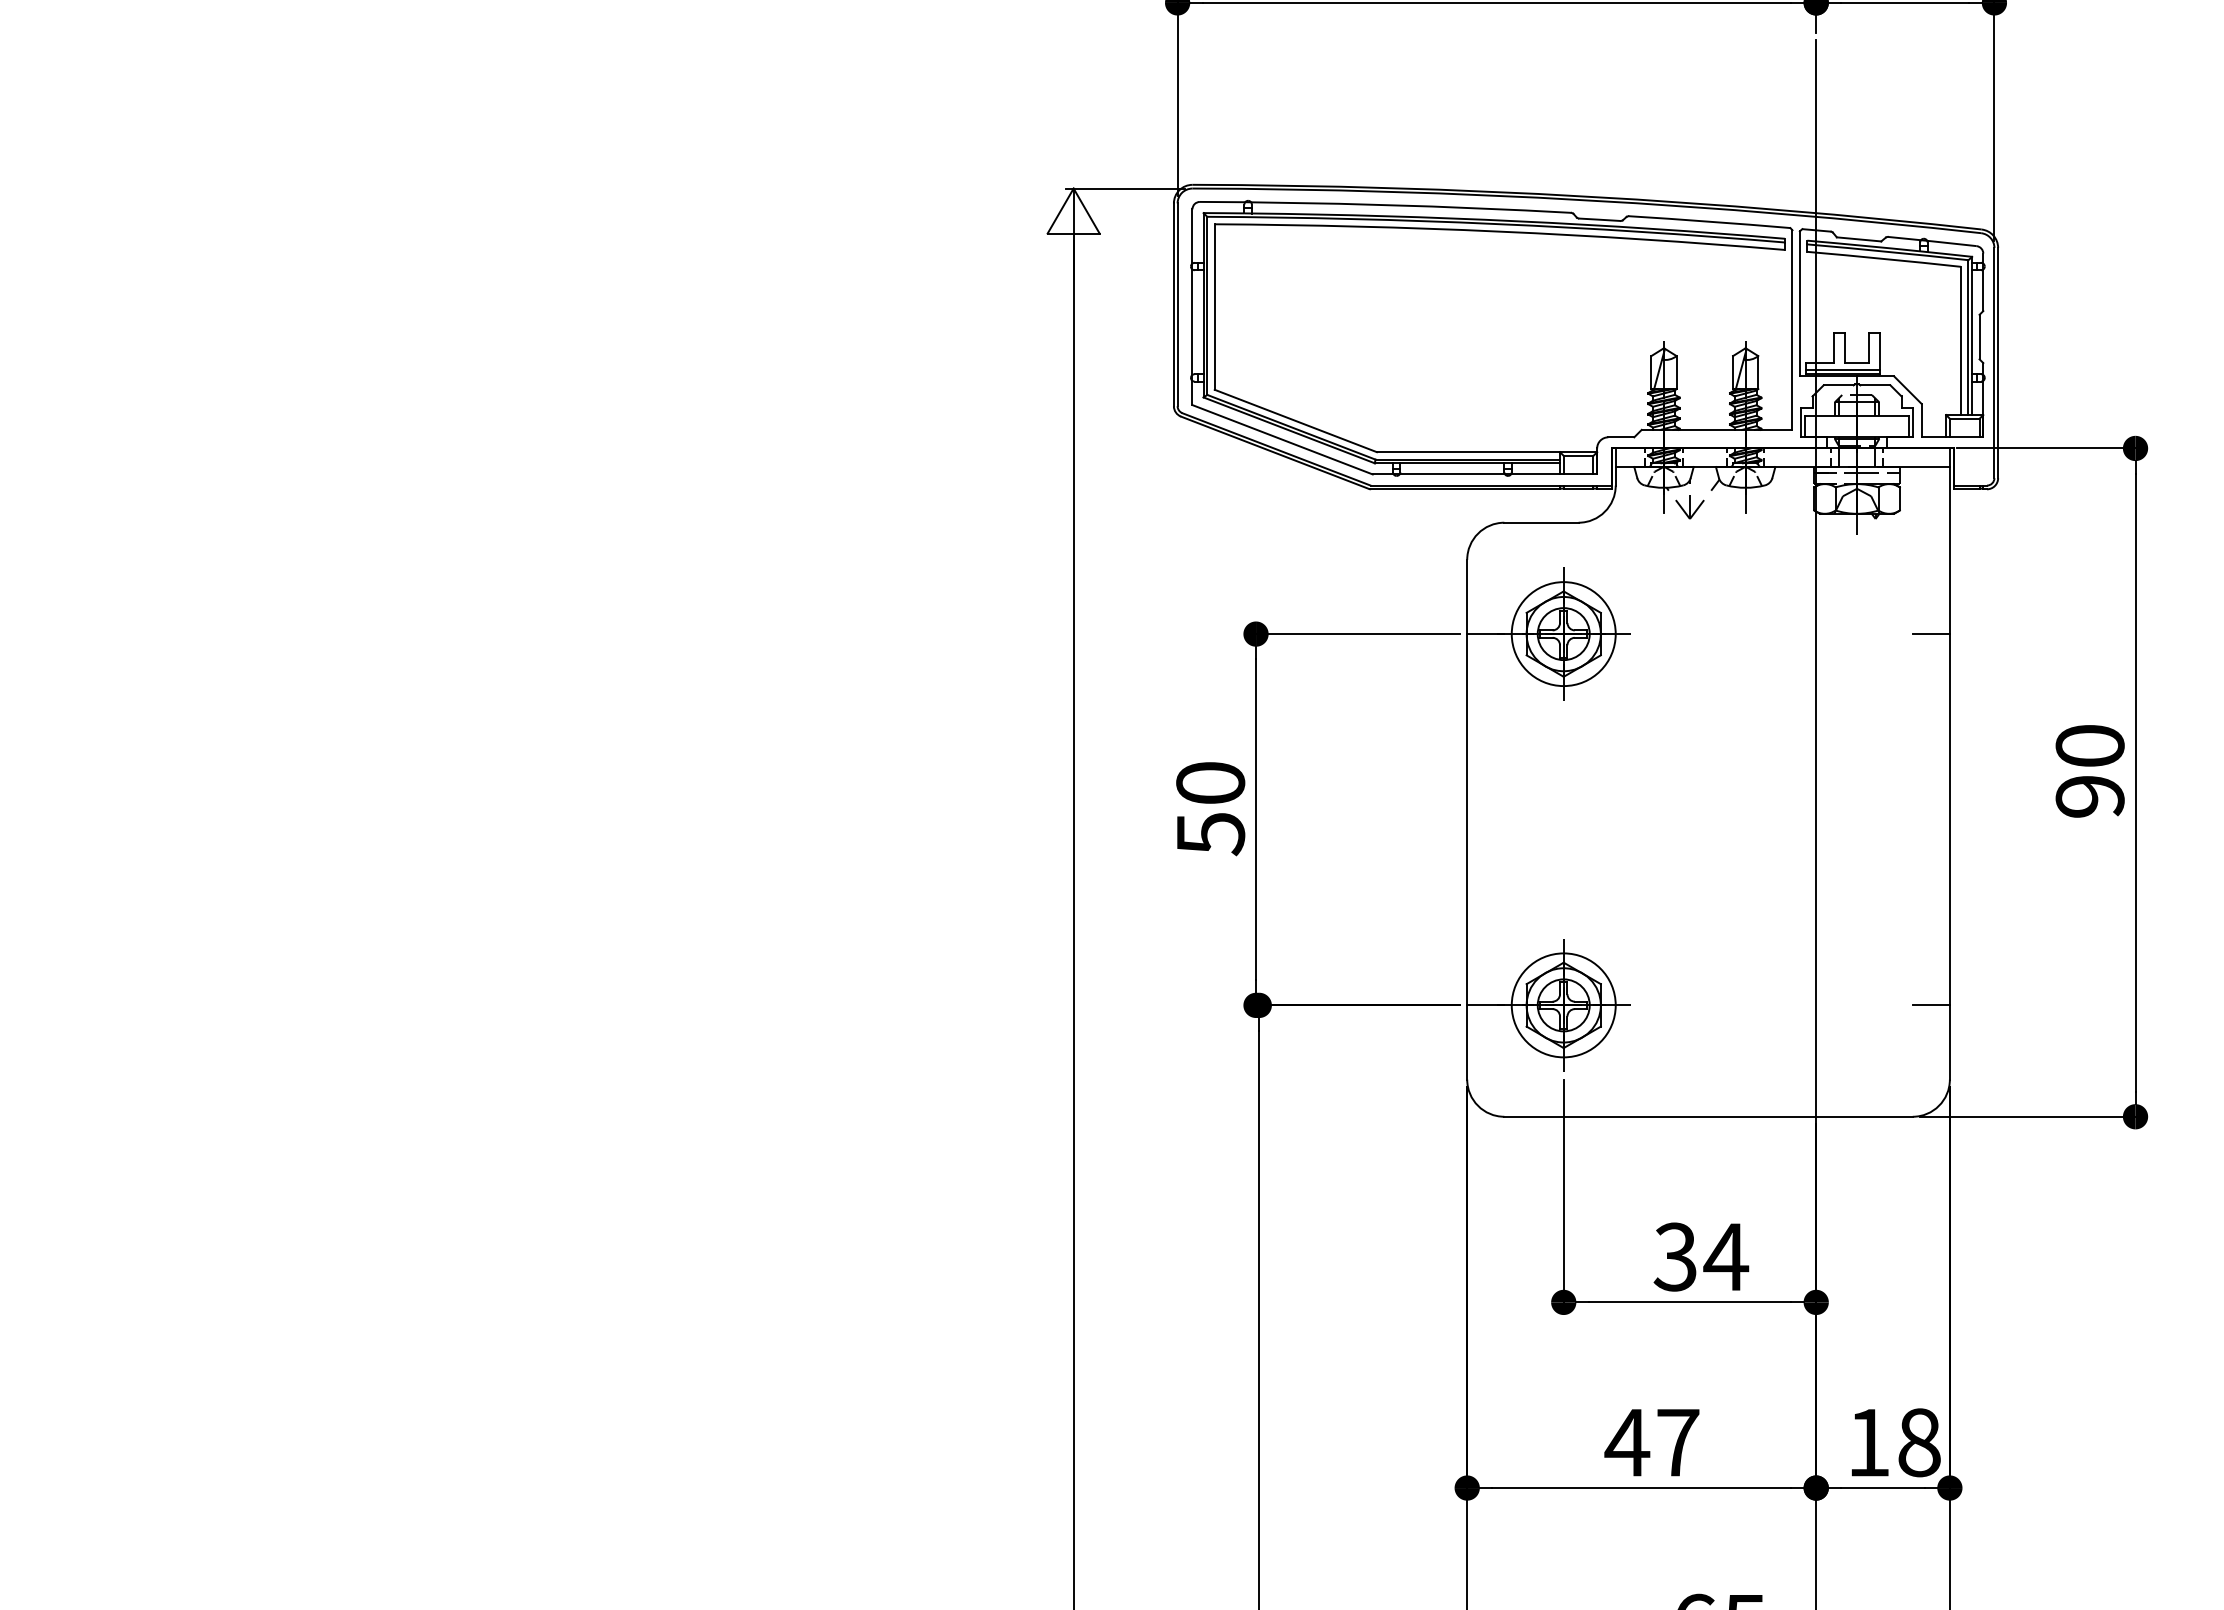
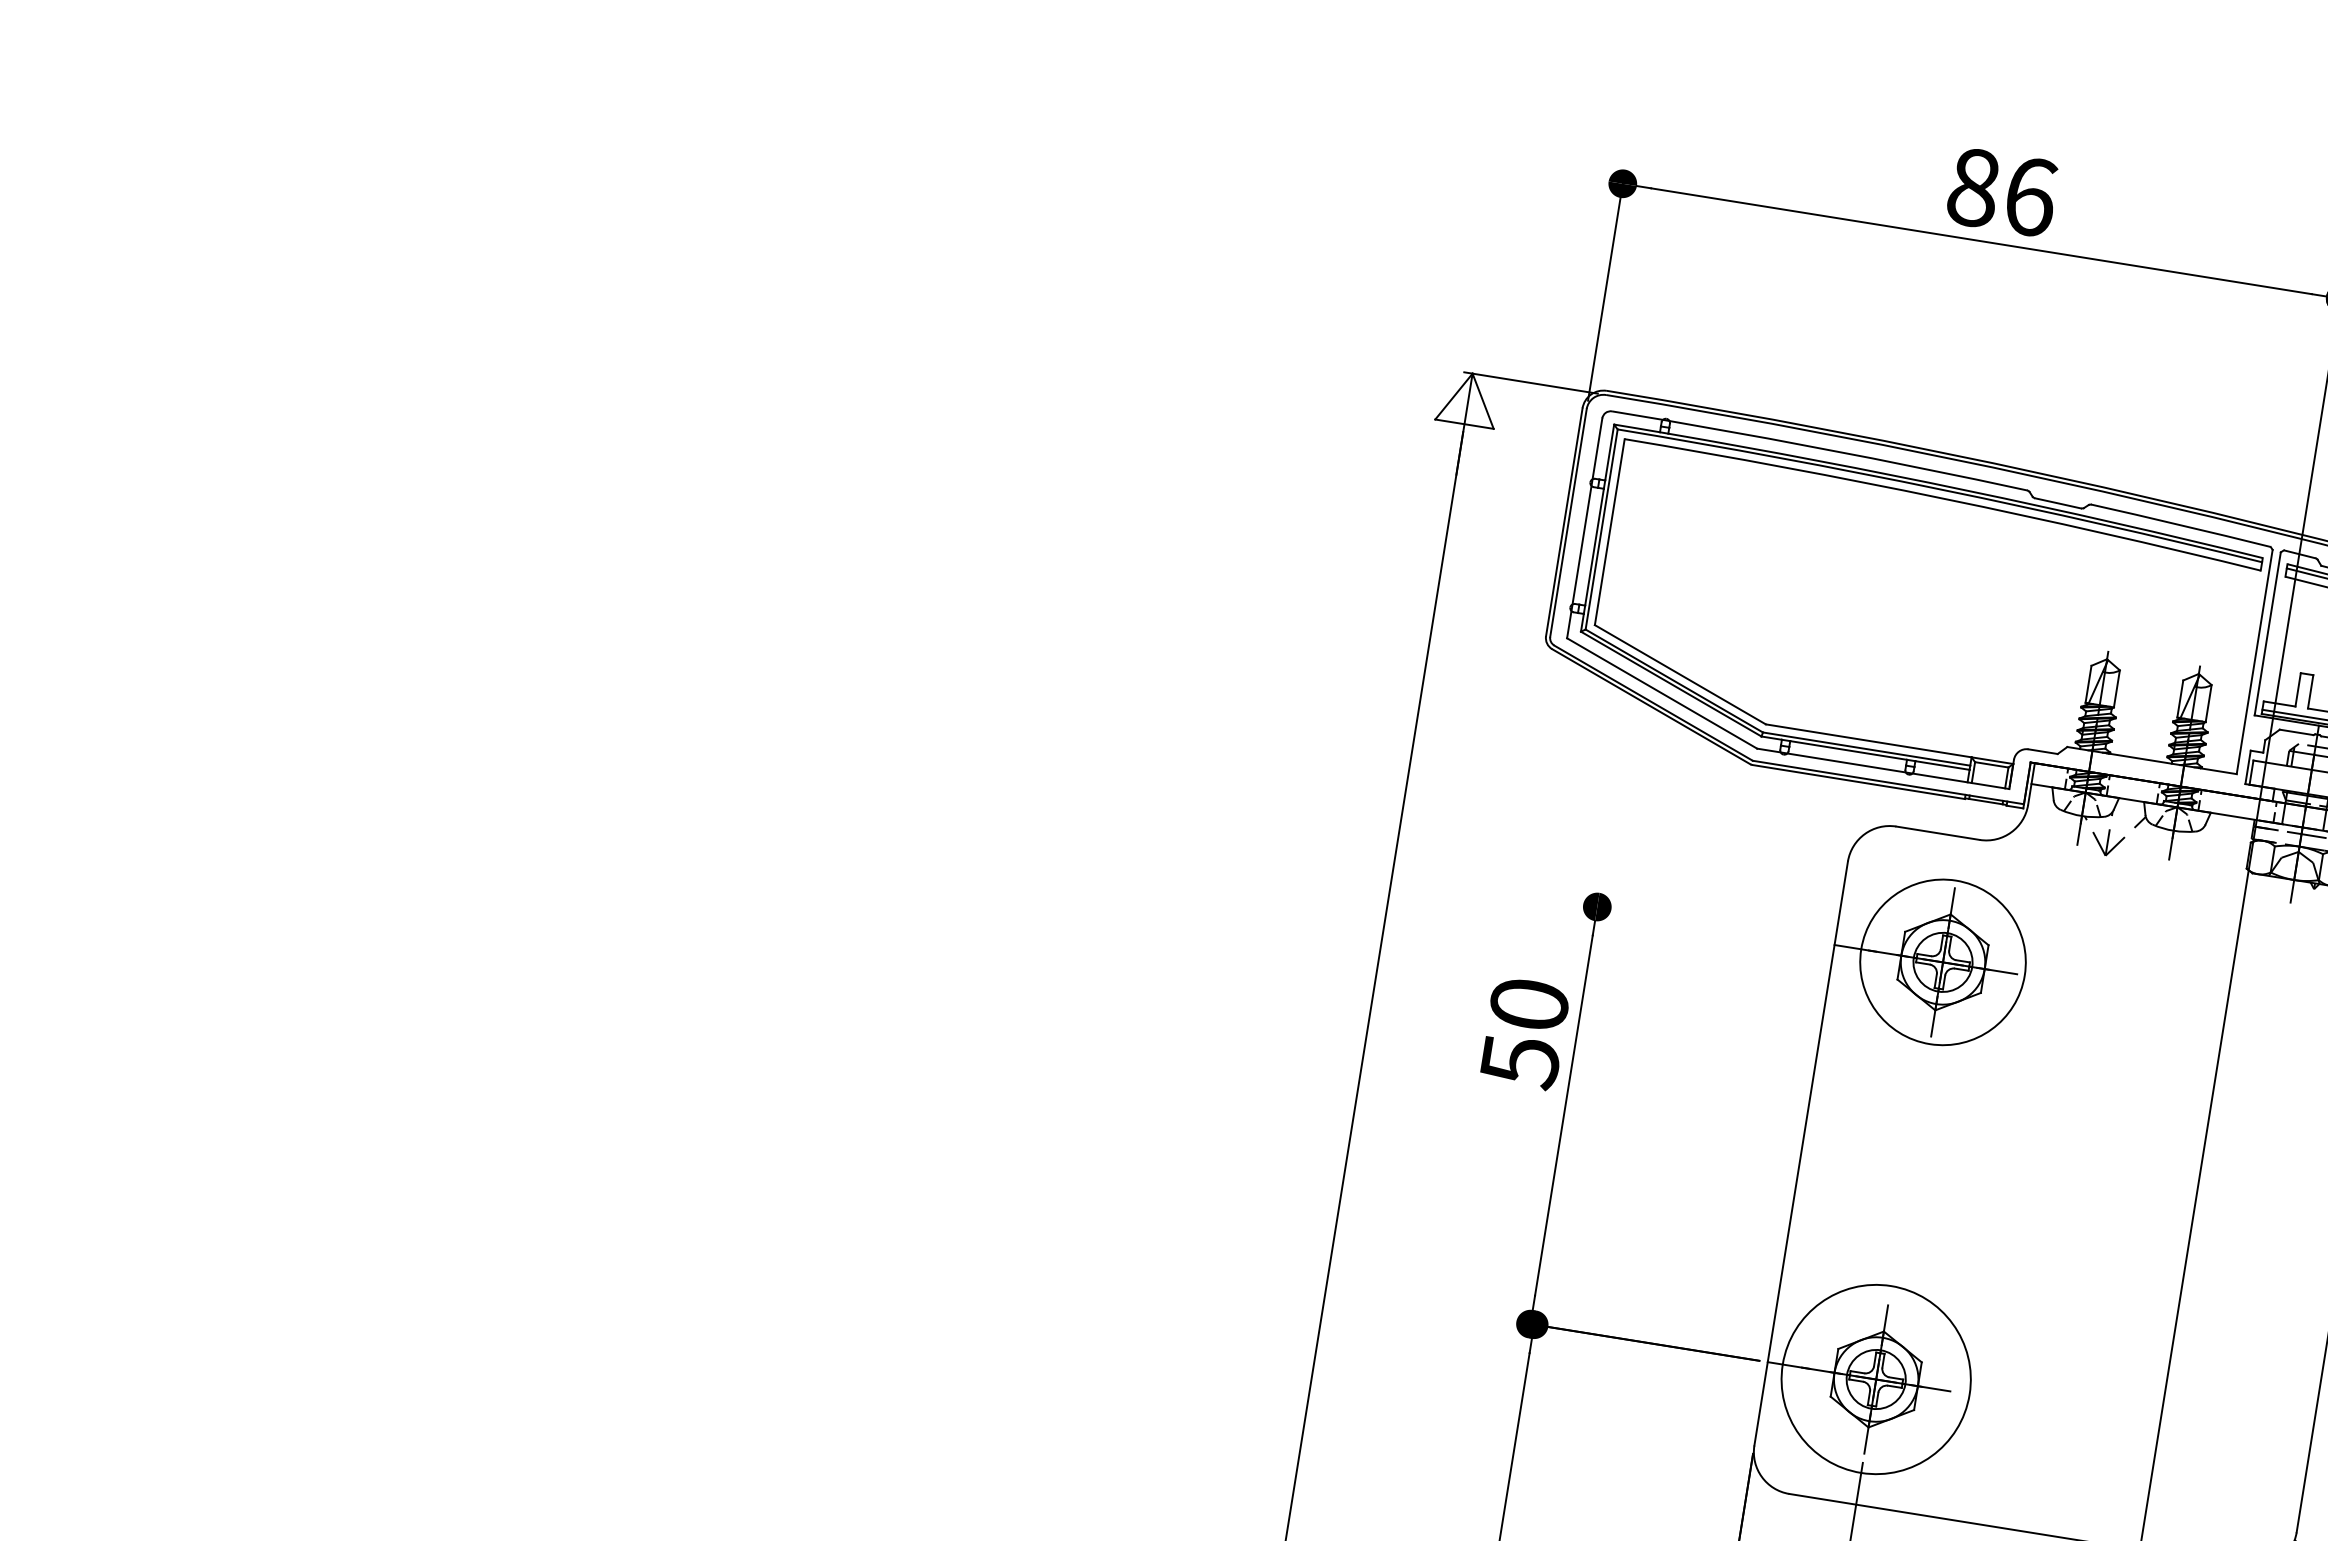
line: (1353, 634) -> (1706, 924), removed
circle: (1563, 634) -> (1942, 962), size x1.4
text: (1210, 809) -> (1524, 1034), moved
circle: (1563, 1005) -> (1875, 1379), size x1.6
line: (1930, 1005) -> (2288, 1445), removed

